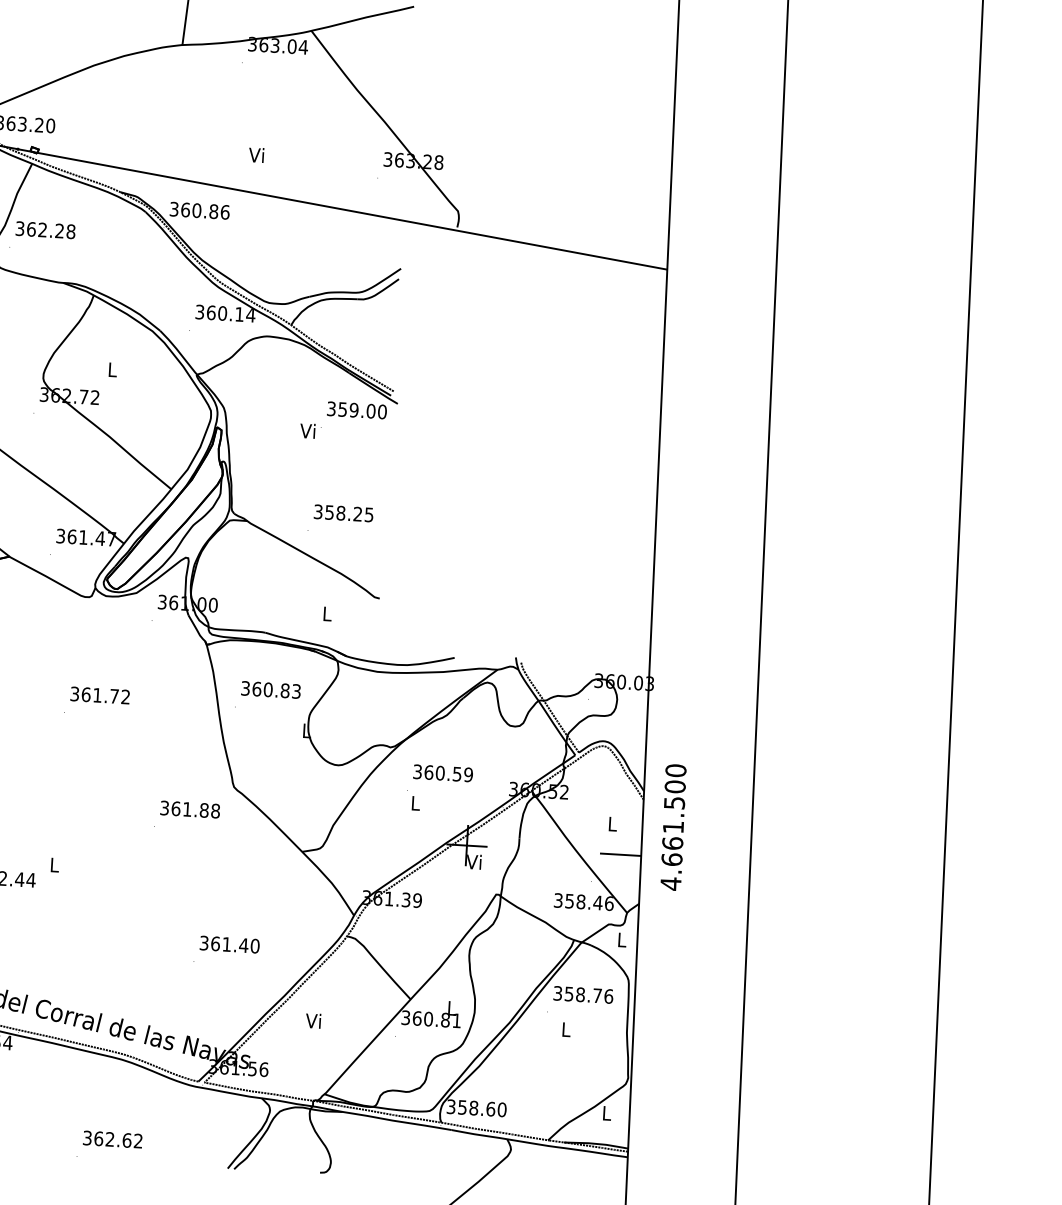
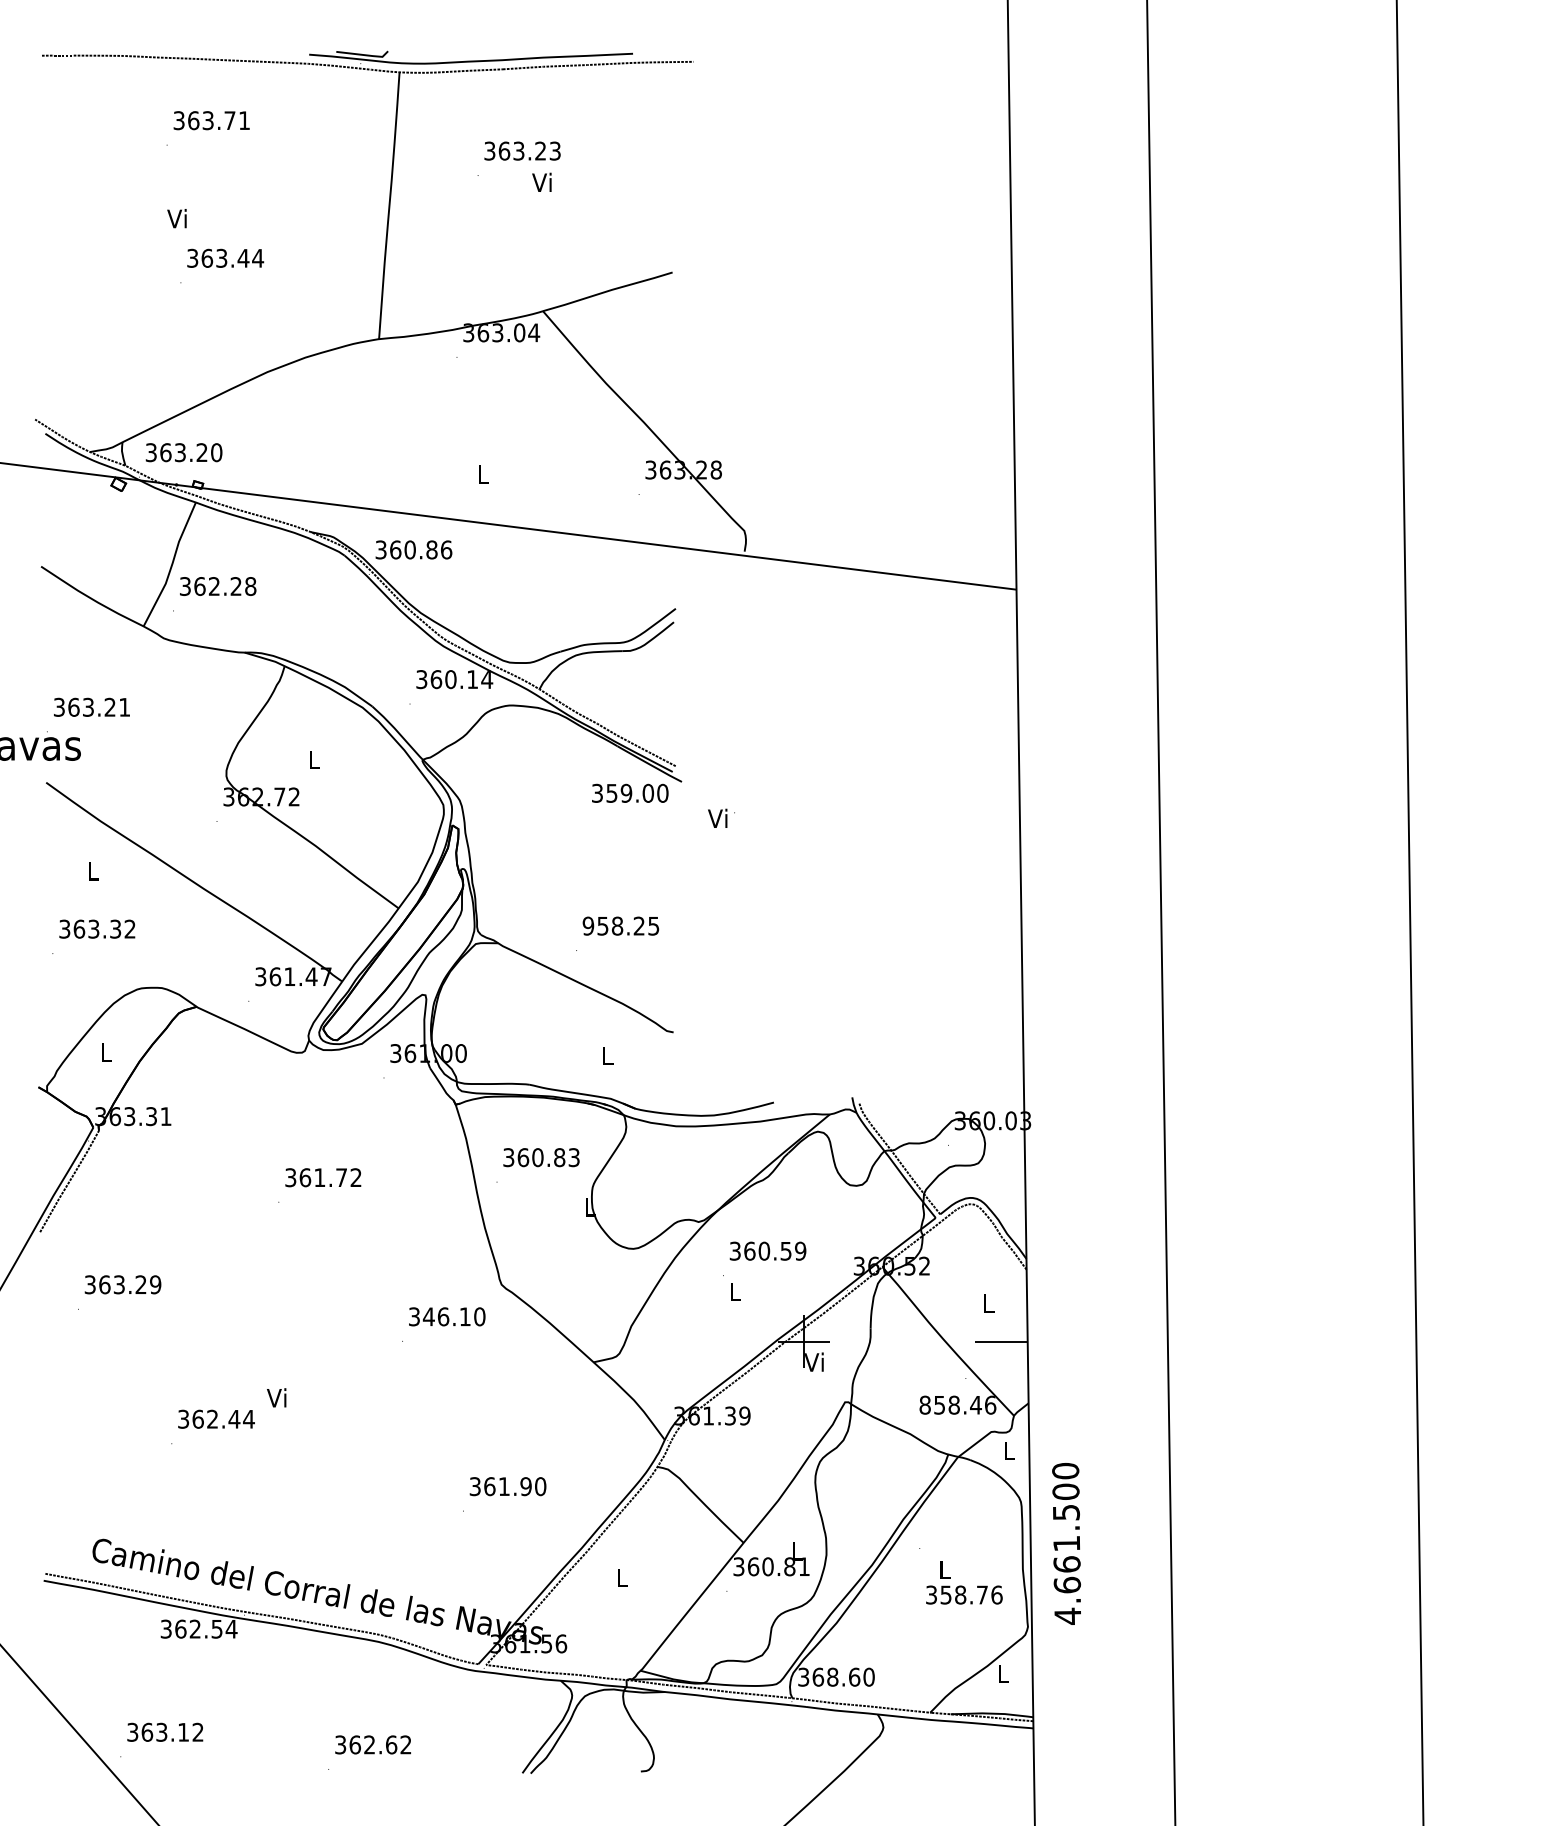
text: (255, 154) -> (481, 473), Vi -> L
text: (310, 430) -> (721, 817), moved
text: (318, 511) -> (588, 925), 358.25 -> 958.25
text: (195, 809) -> (453, 1316), 361.88 -> 346.10
text: (673, 827) -> (1066, 1543), moved
text: (53, 864) -> (276, 1397), L -> Vi
text: (557, 900) -> (924, 1404), 358.46 -> 858.46
text: (244, 945) -> (526, 1486), 361.40 -> 361.90
text: (583, 994) -> (964, 1594), moved
text: (313, 1020) -> (620, 1577), Vi -> L
text: (462, 1106) -> (818, 1676), 358.60 -> 368.60

